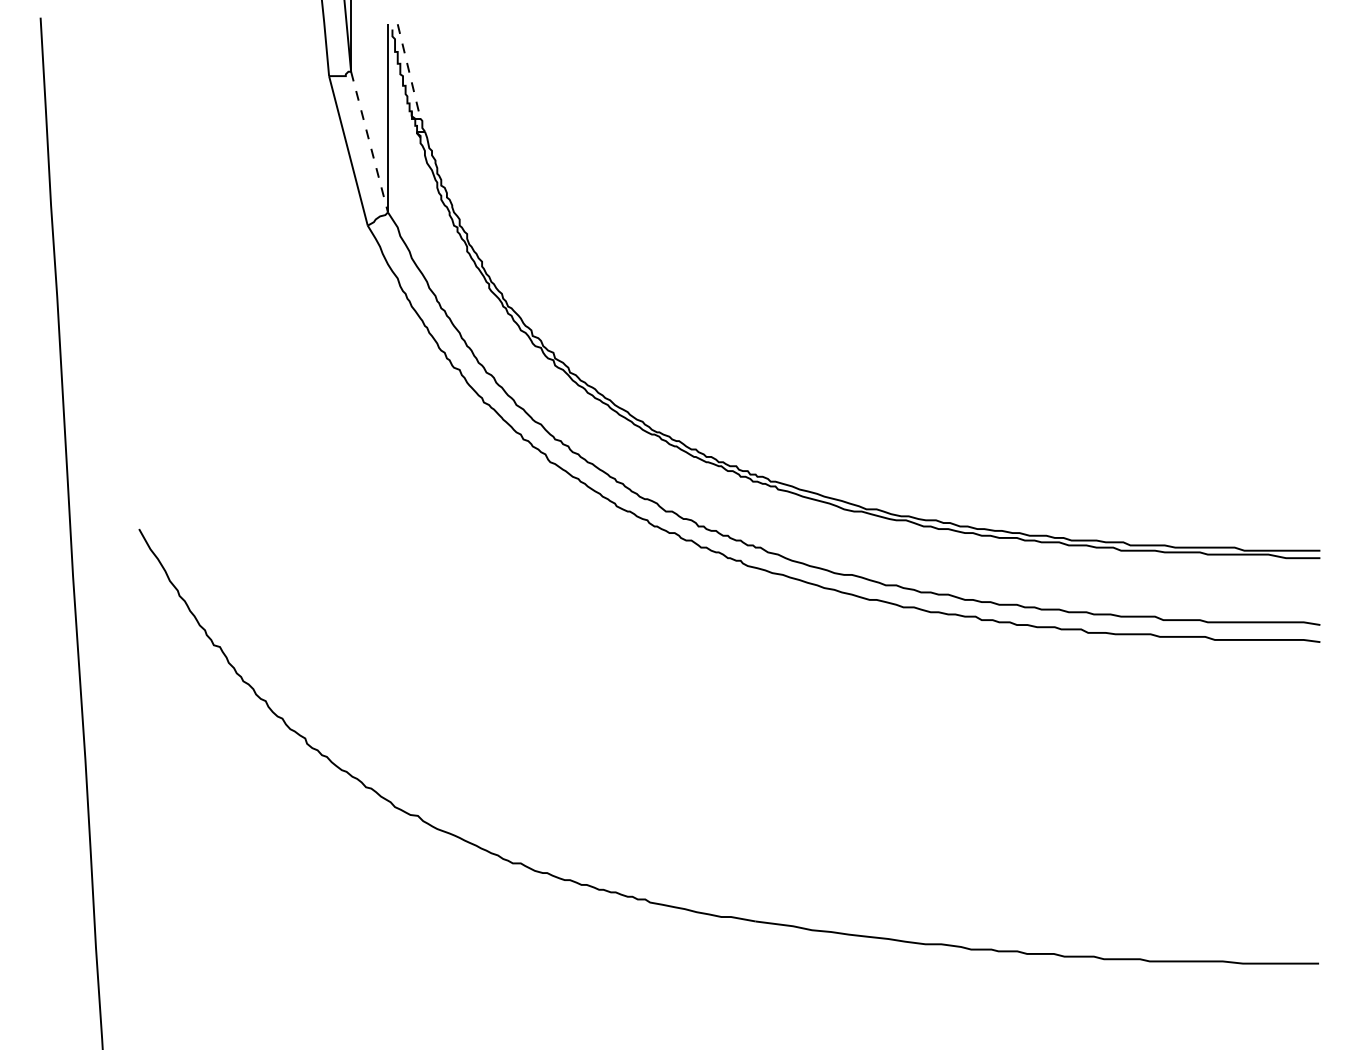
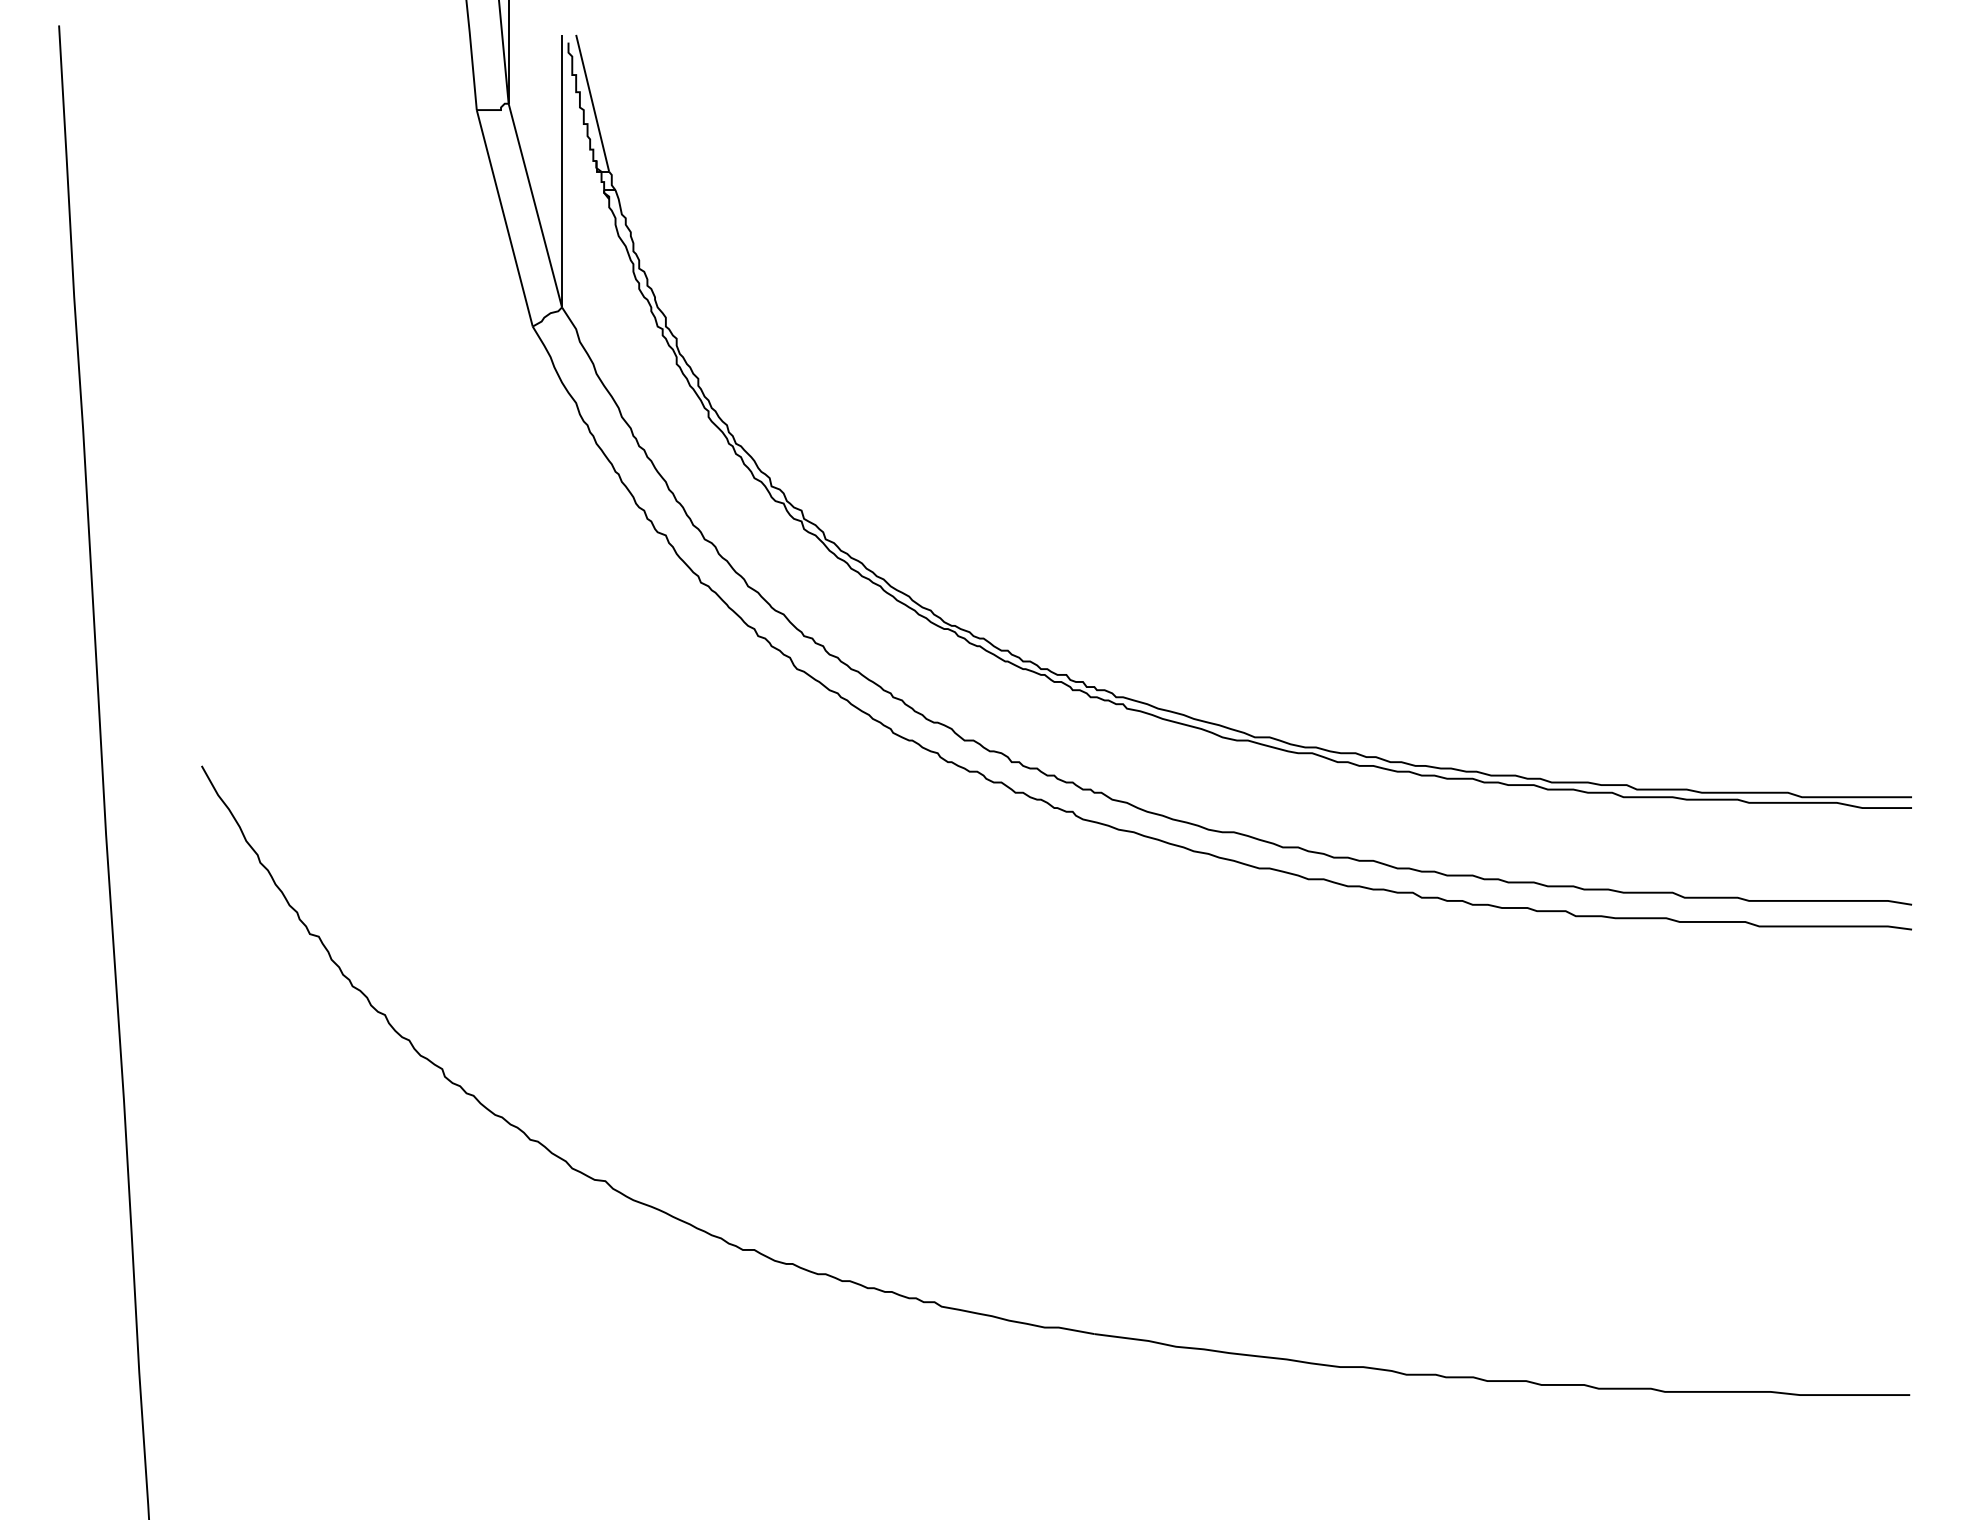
line: (409, 71) -> (593, 103), dashed -> solid
line: (369, 142) -> (535, 206), dashed -> solid

